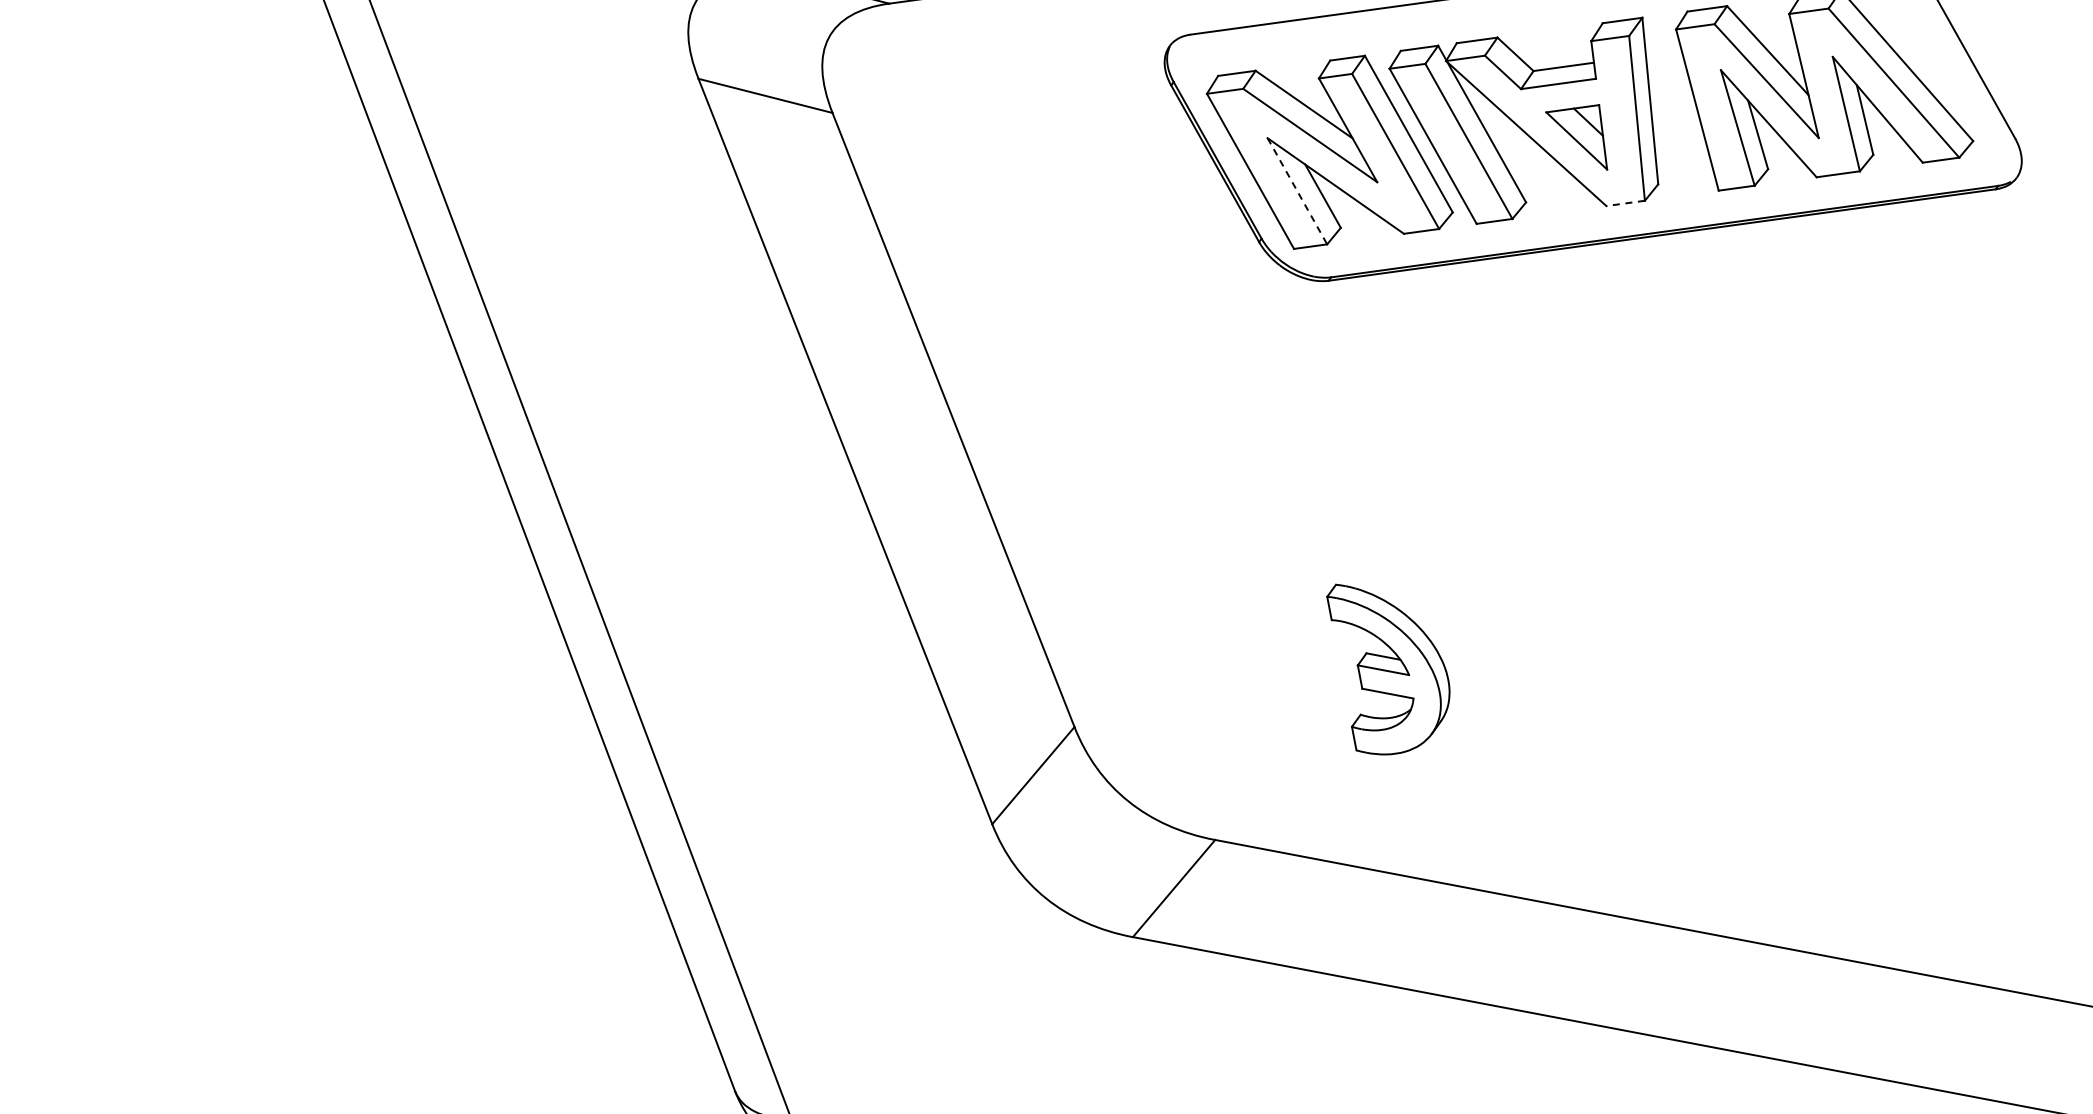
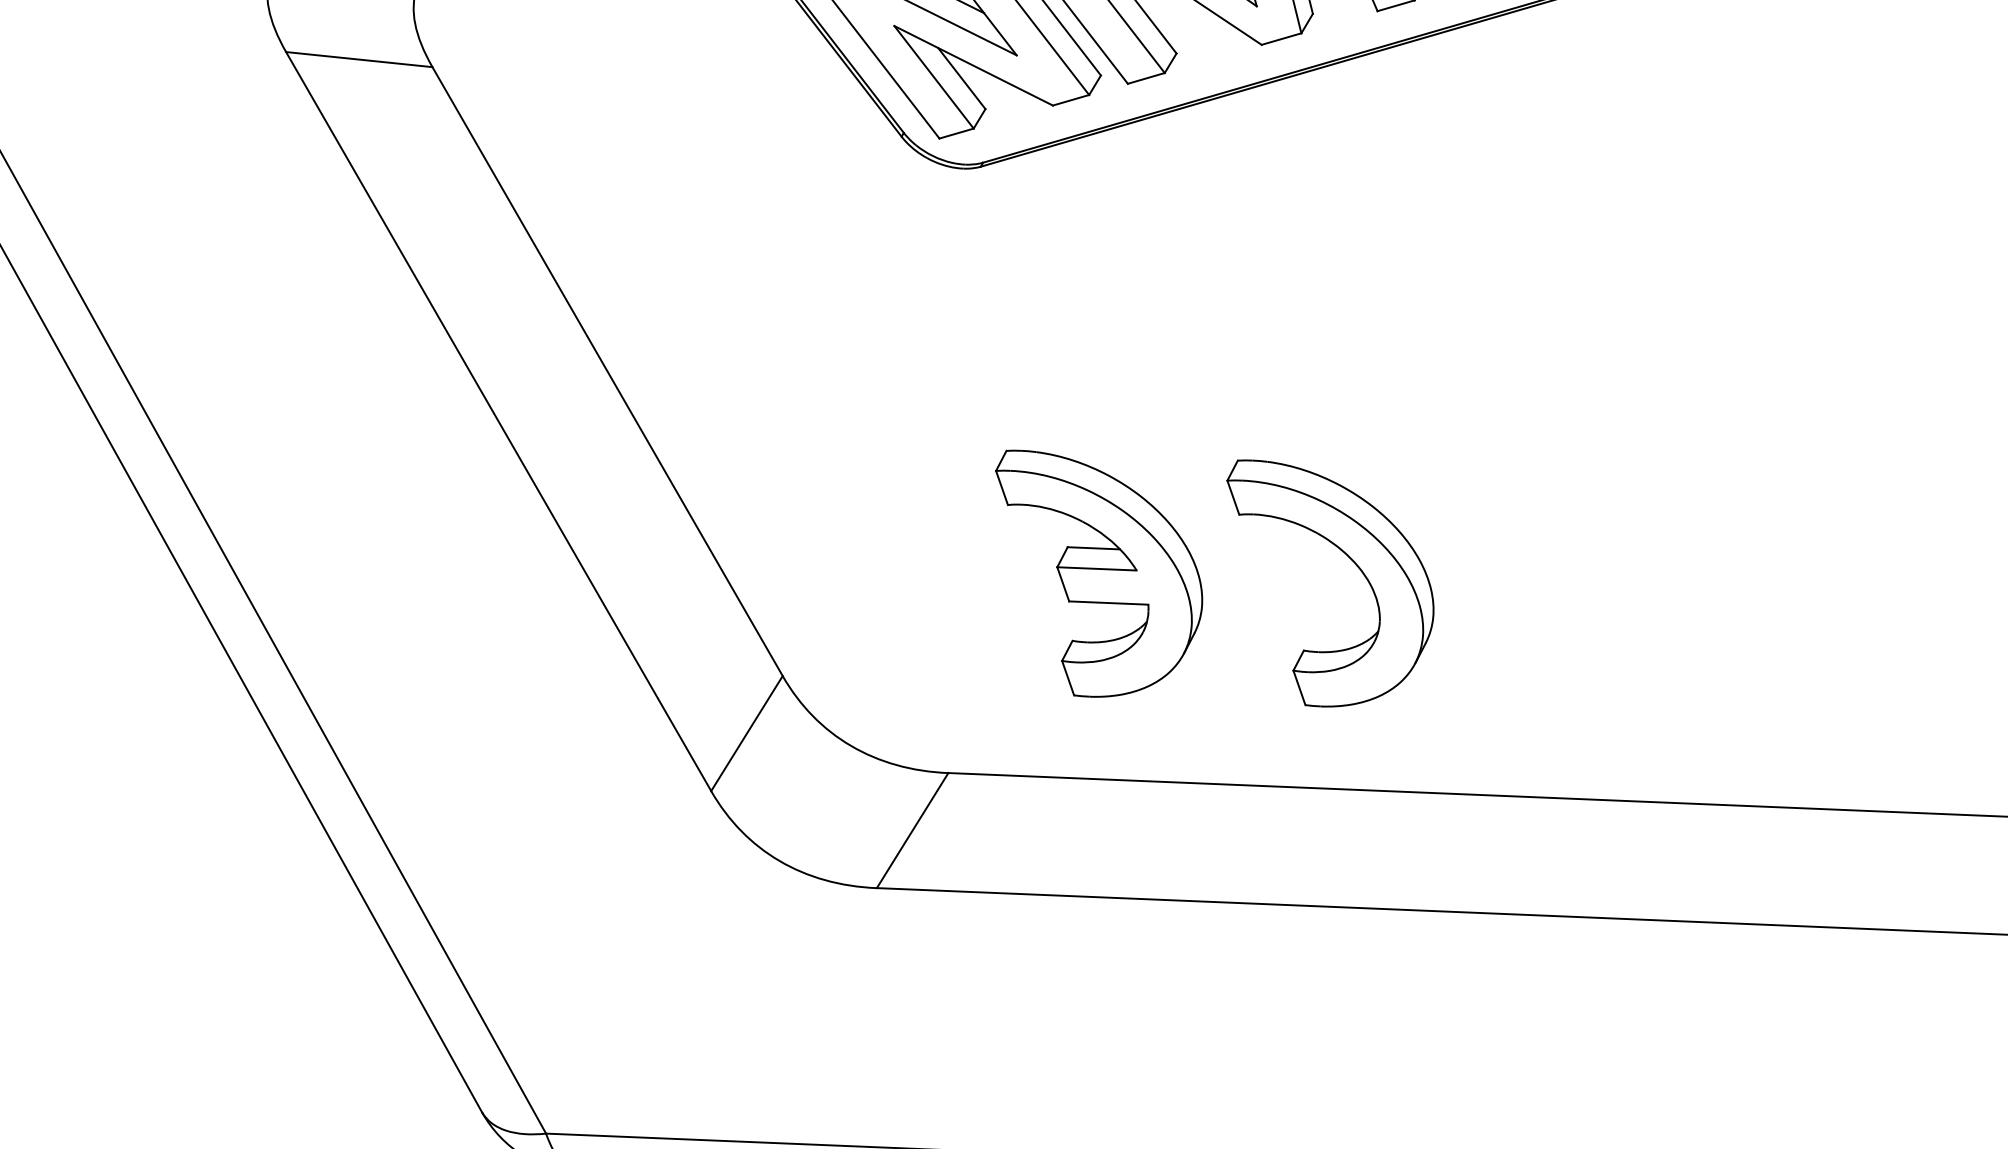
line: (1297, 191) -> (934, 77), dashed -> solid
line: (1625, 203) -> (1281, 39), dashed -> solid
part: (1388, 669) -> (1104, 566), size x1.43
part: (1618, 697) -> (1350, 560), added

